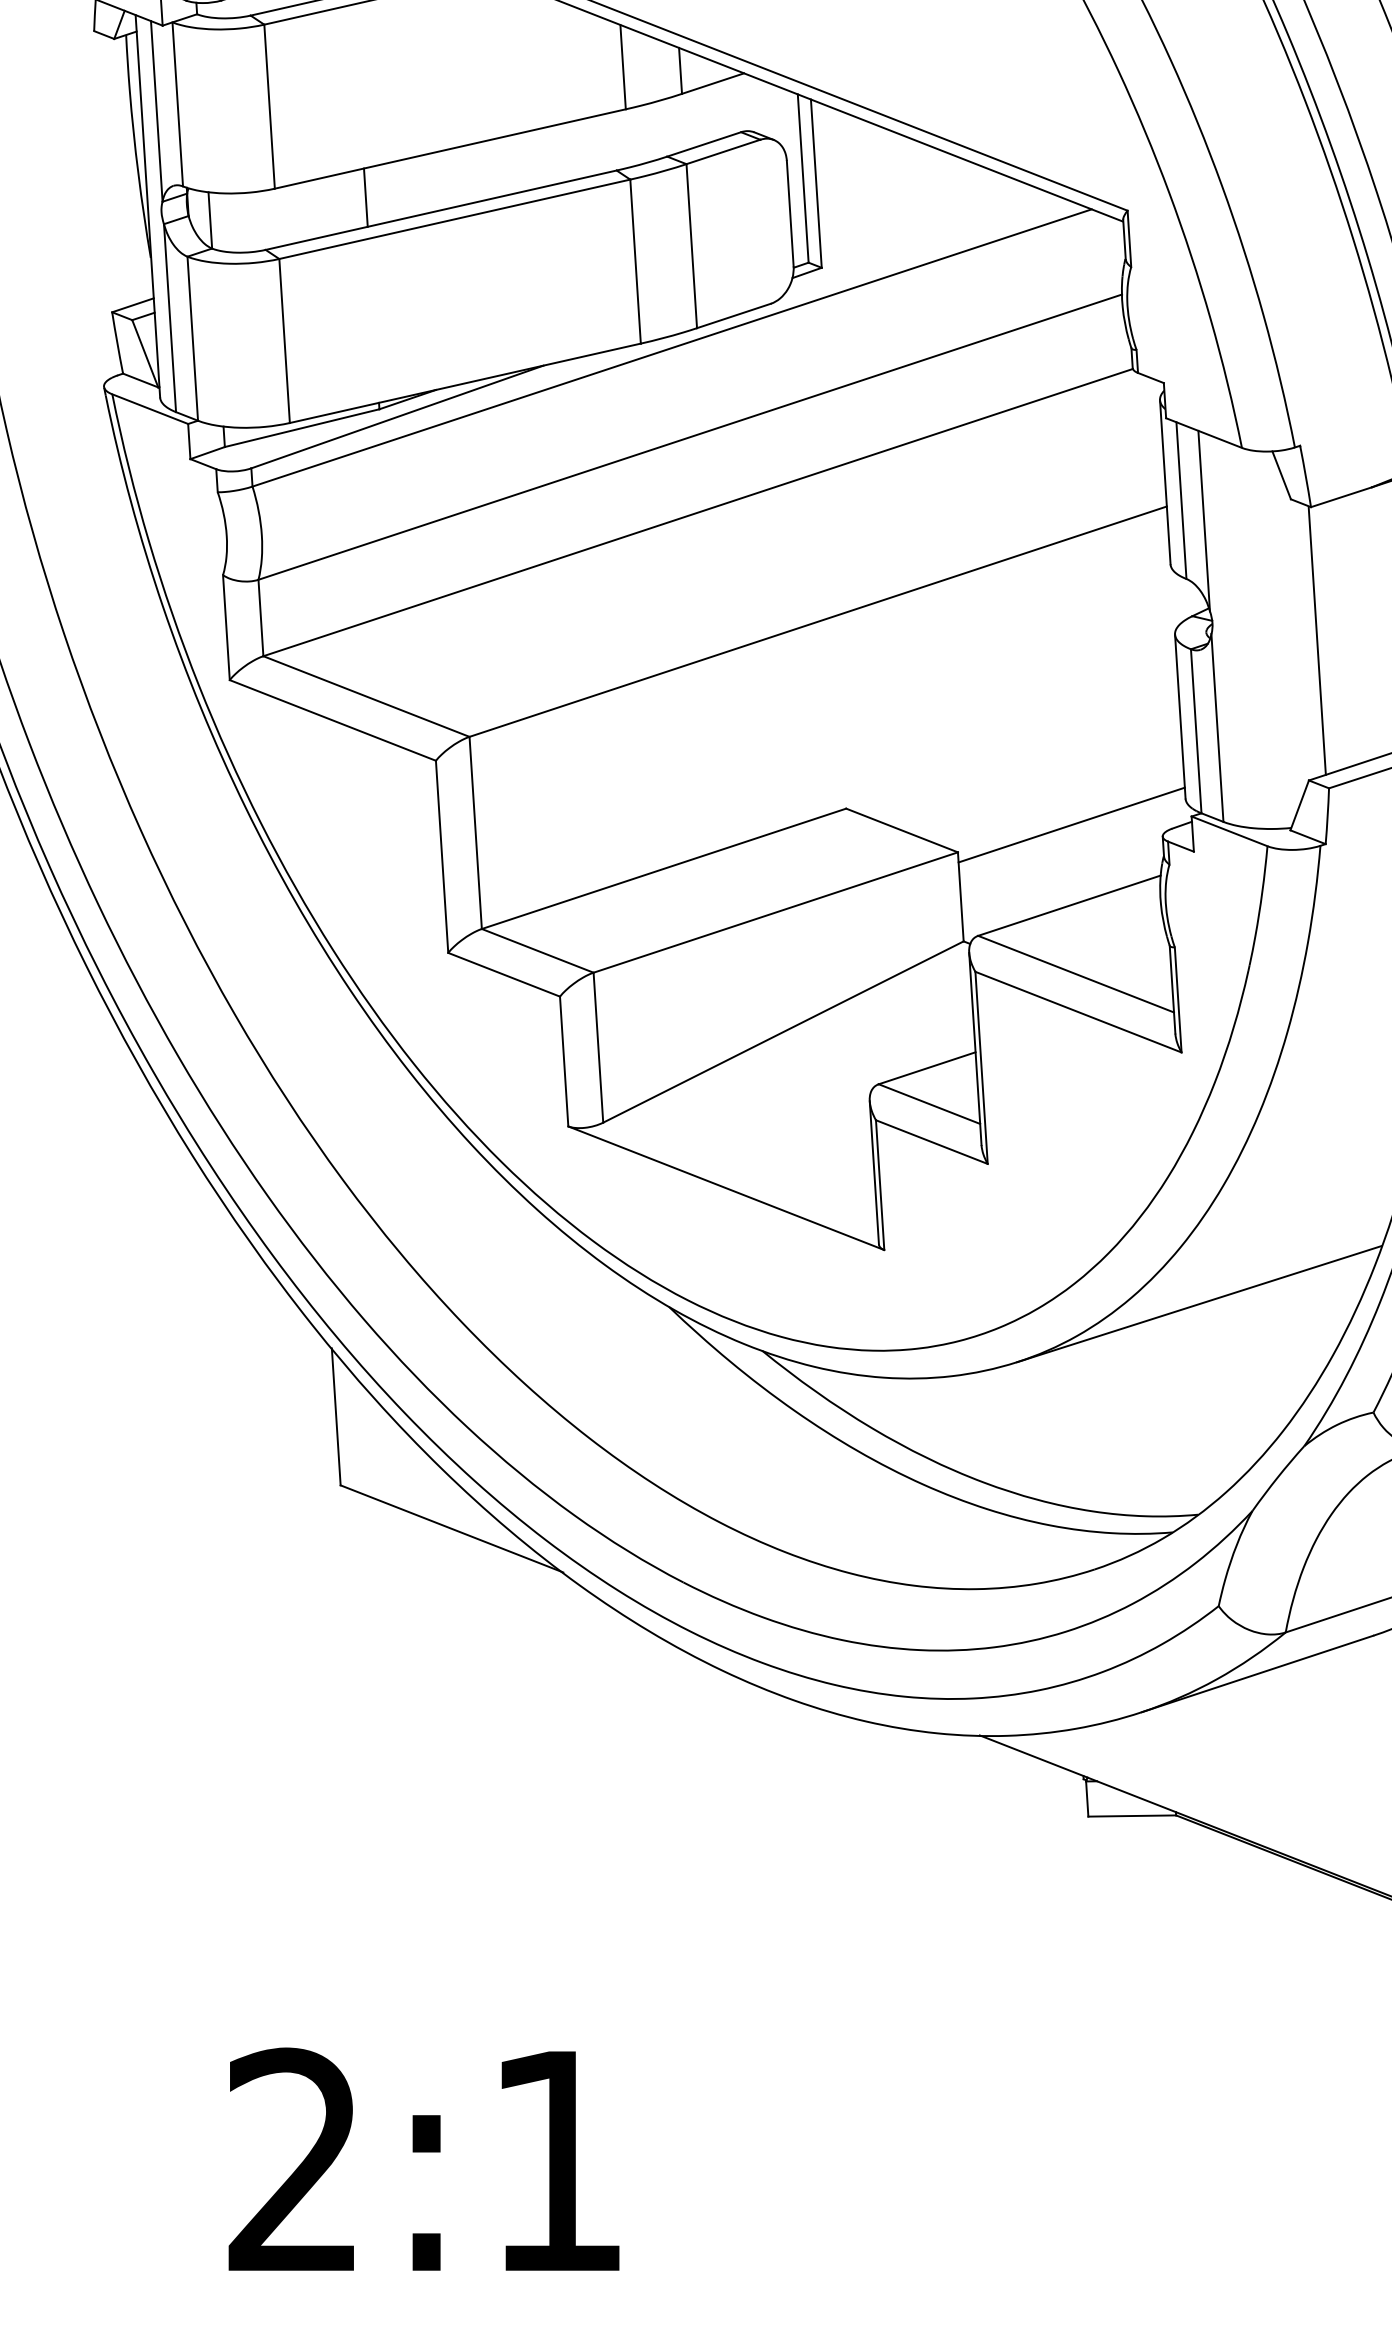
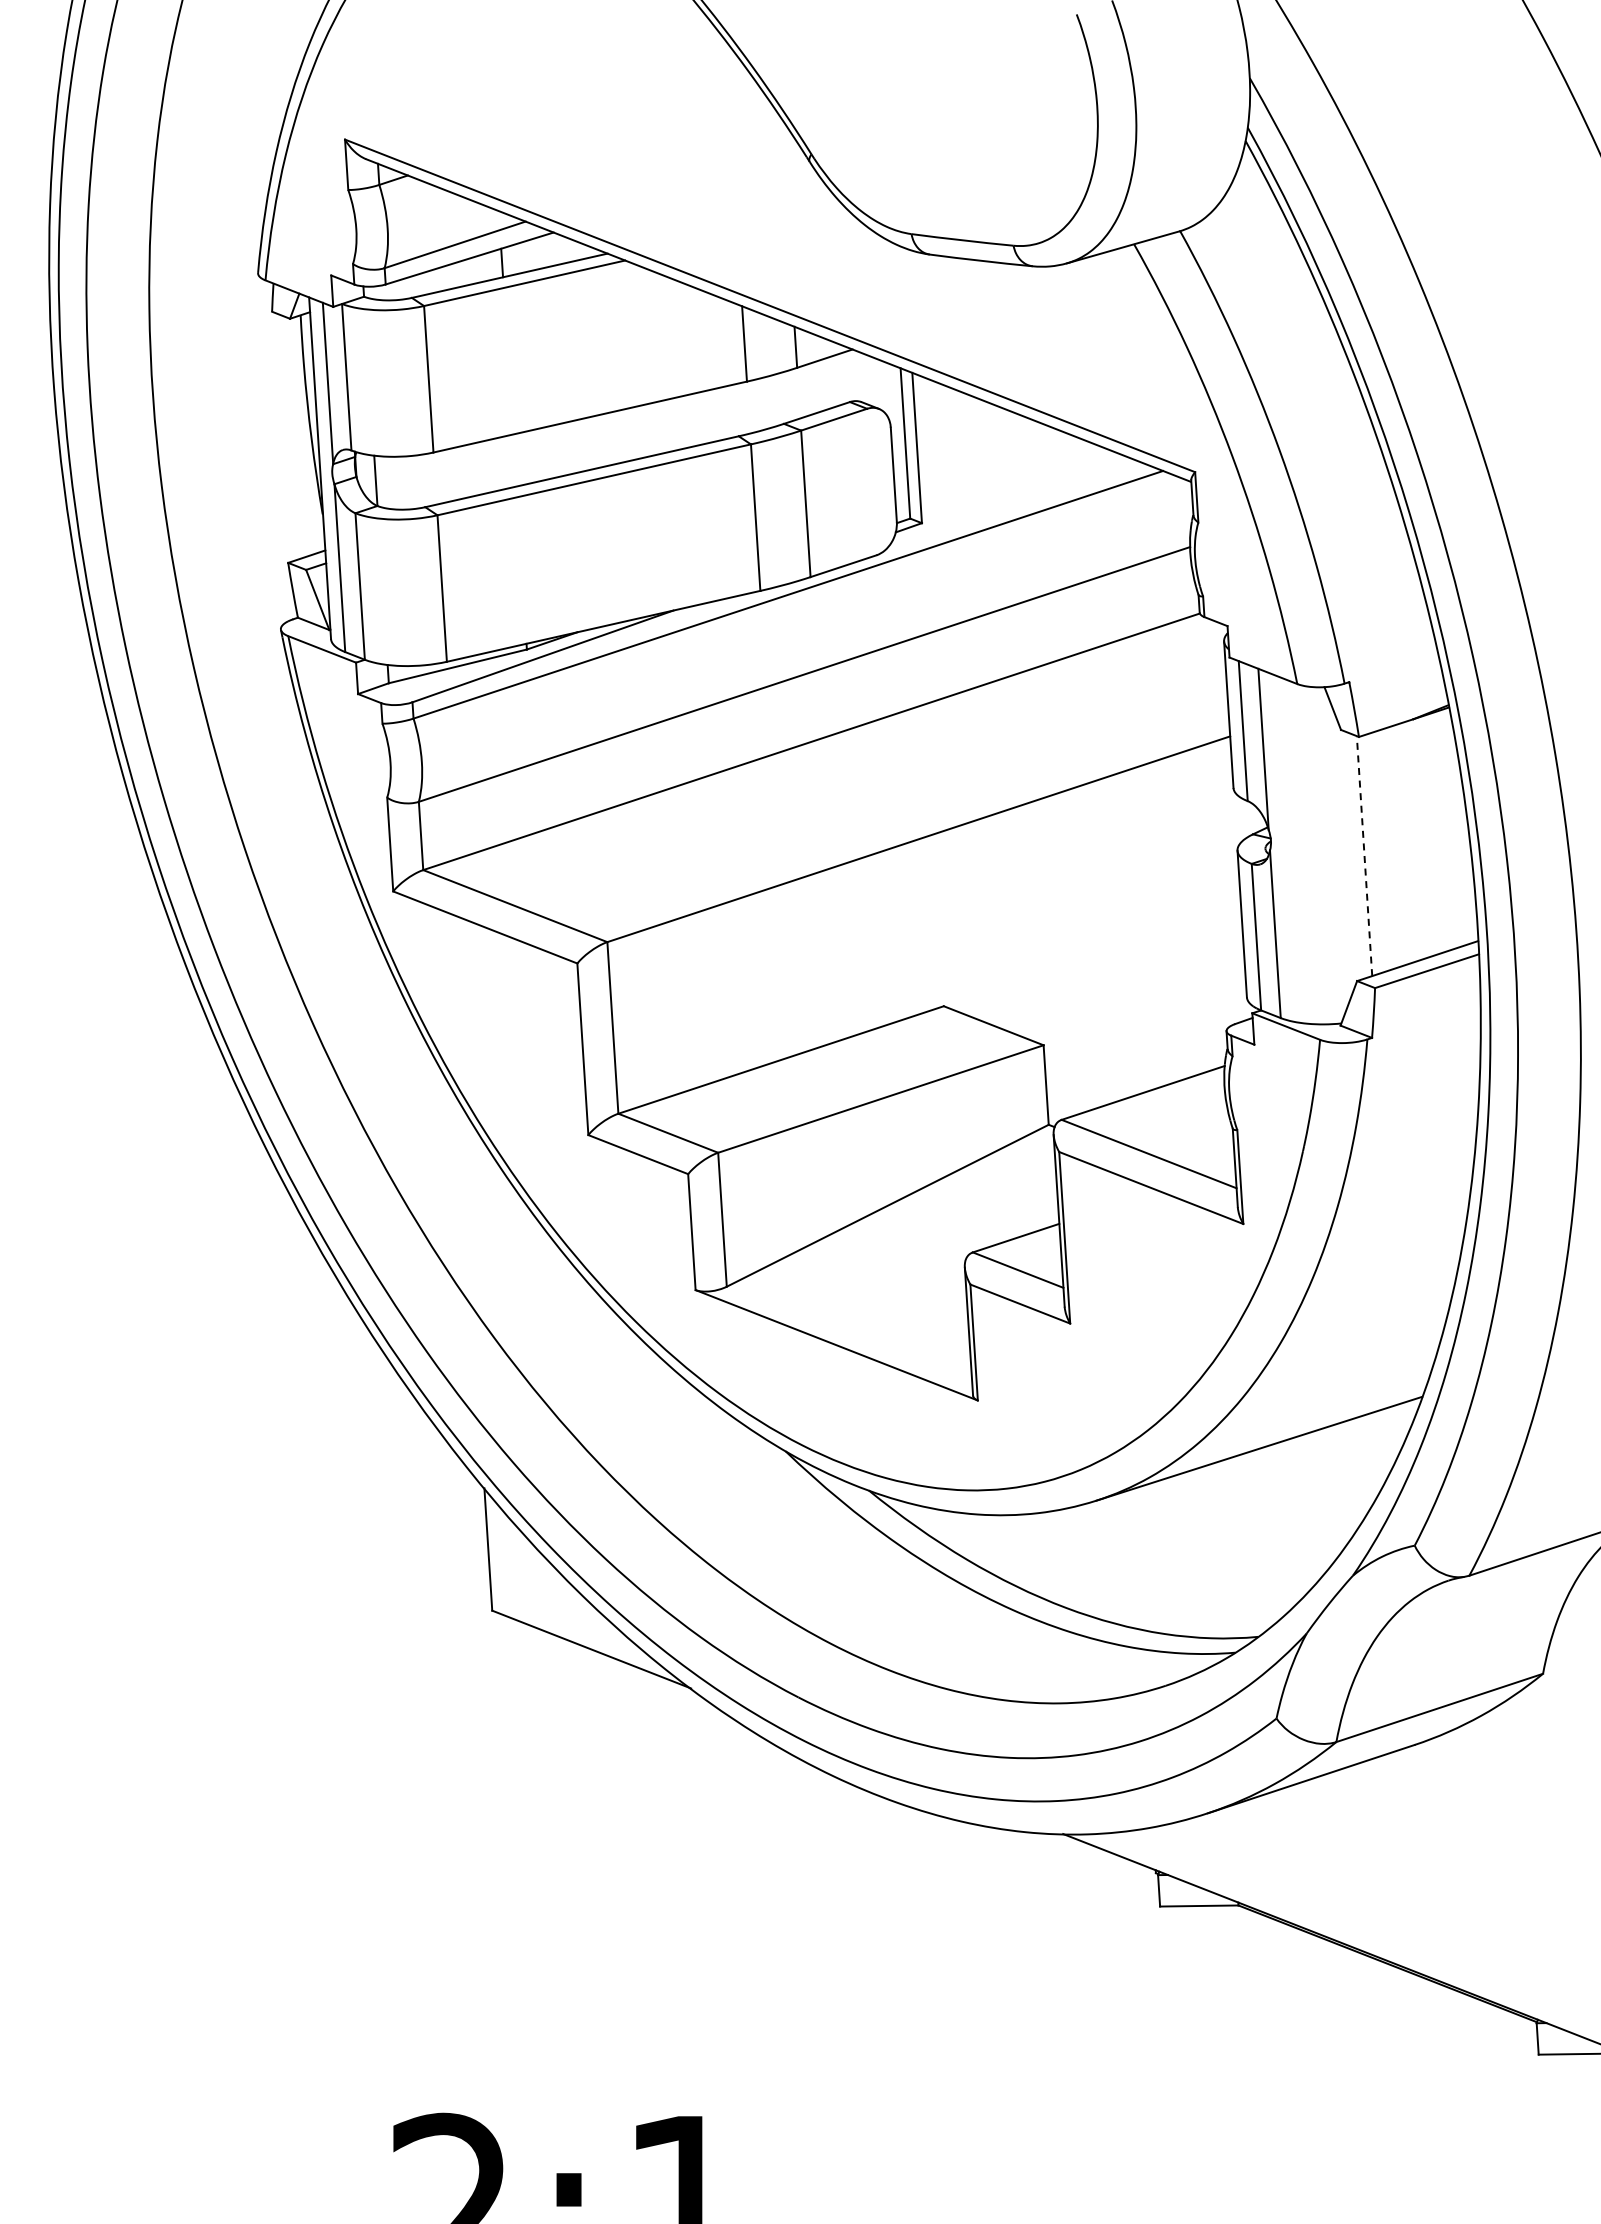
line: (365, 197) -> (514, 460), removed
line: (1317, 640) -> (1364, 856), solid -> dashed
line: (1072, 824) -> (1145, 1020), removed

